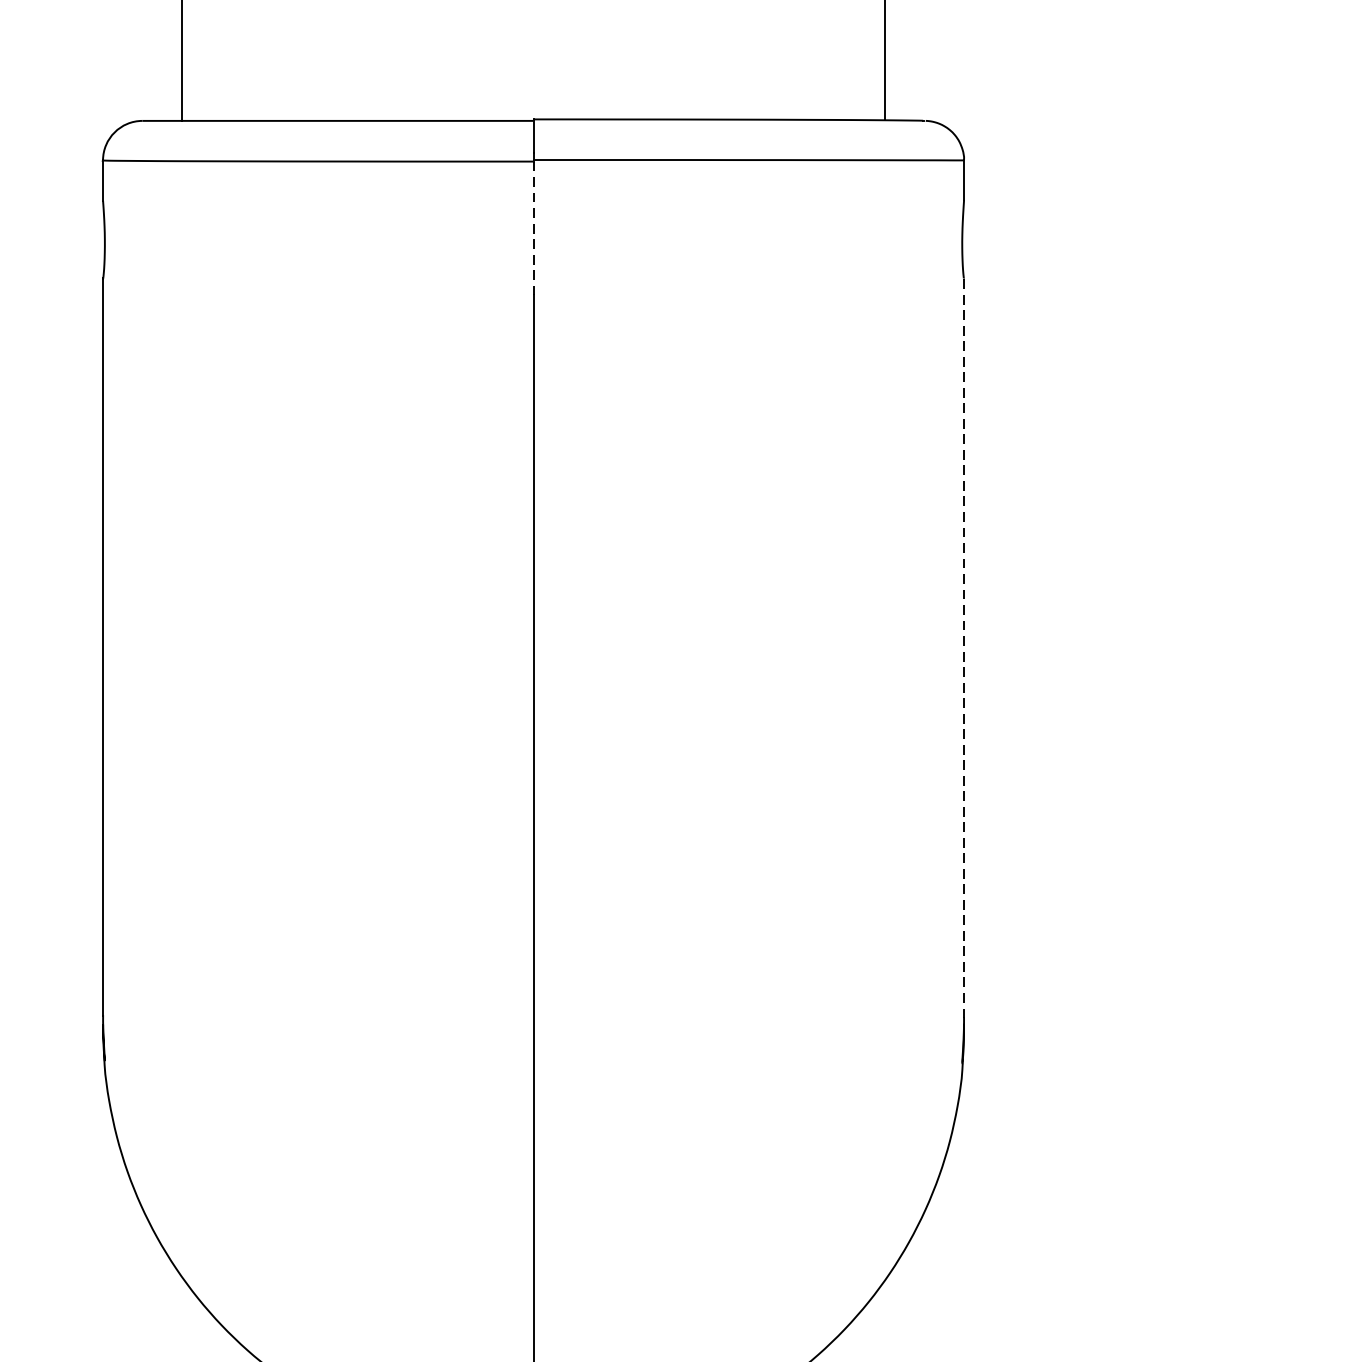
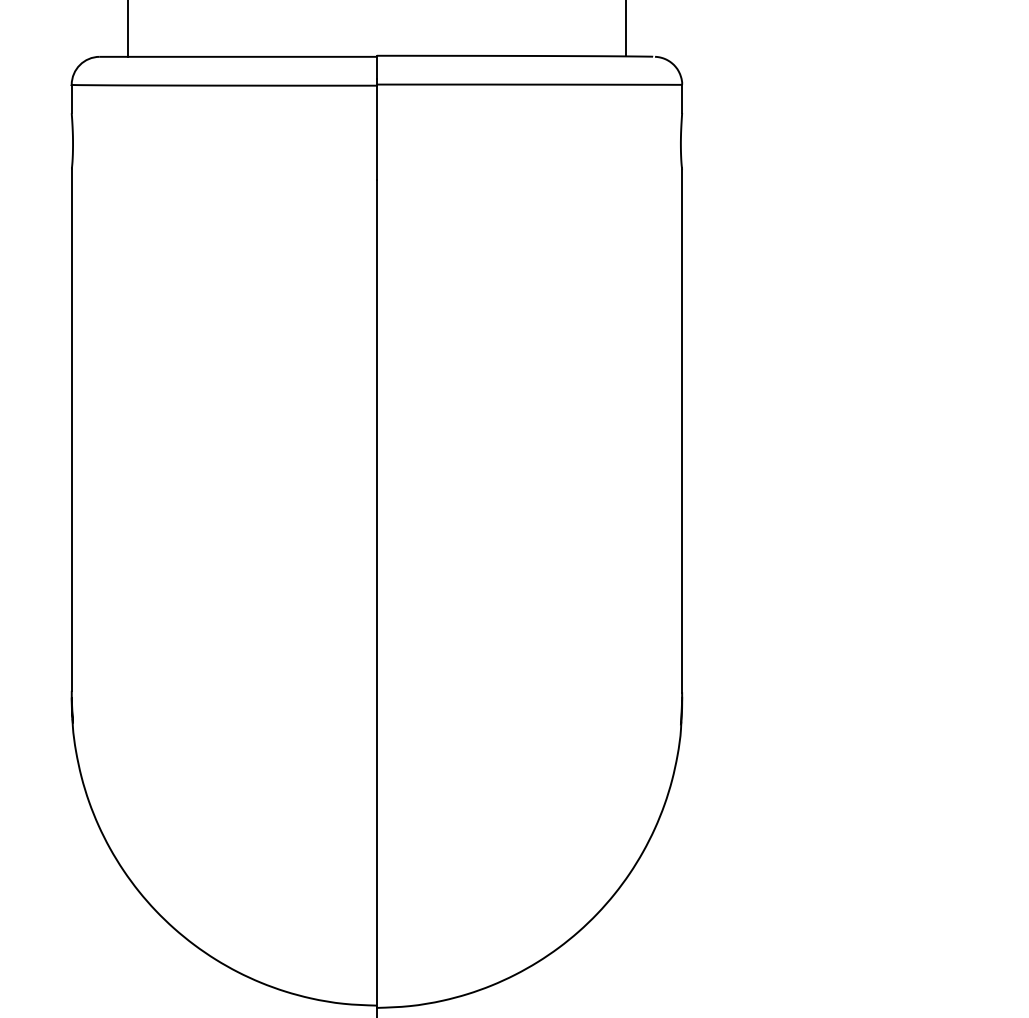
line: (532, 229) -> (376, 133), dashed -> solid
line: (964, 647) -> (682, 430), dashed -> solid

